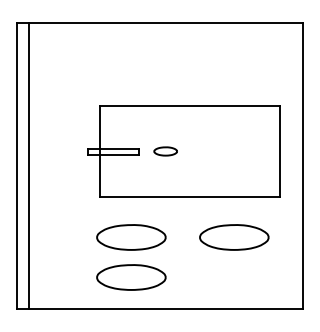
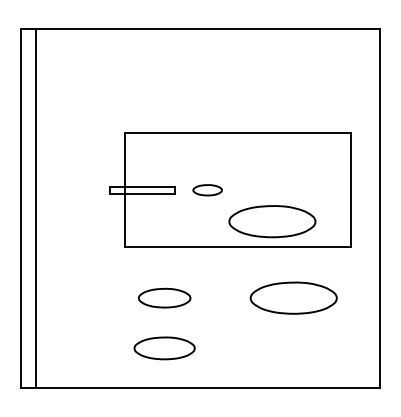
part: (217, 176) -> (272, 221), added
part: (131, 237) -> (164, 298), size x0.6
part: (131, 277) -> (164, 348), size x0.7

